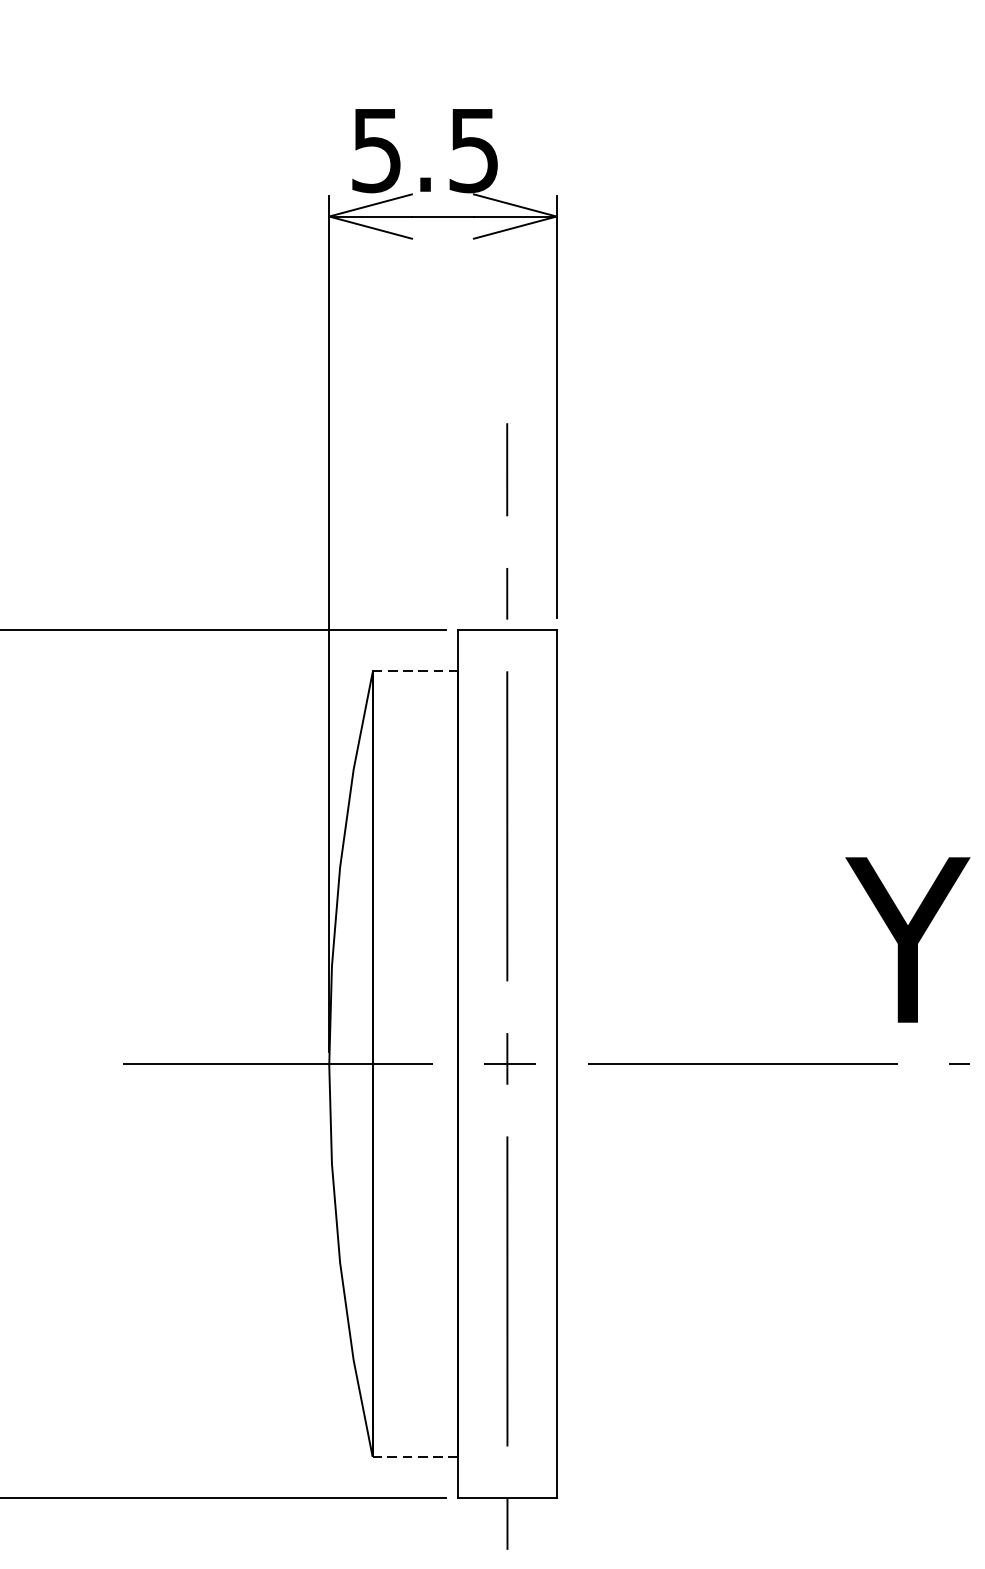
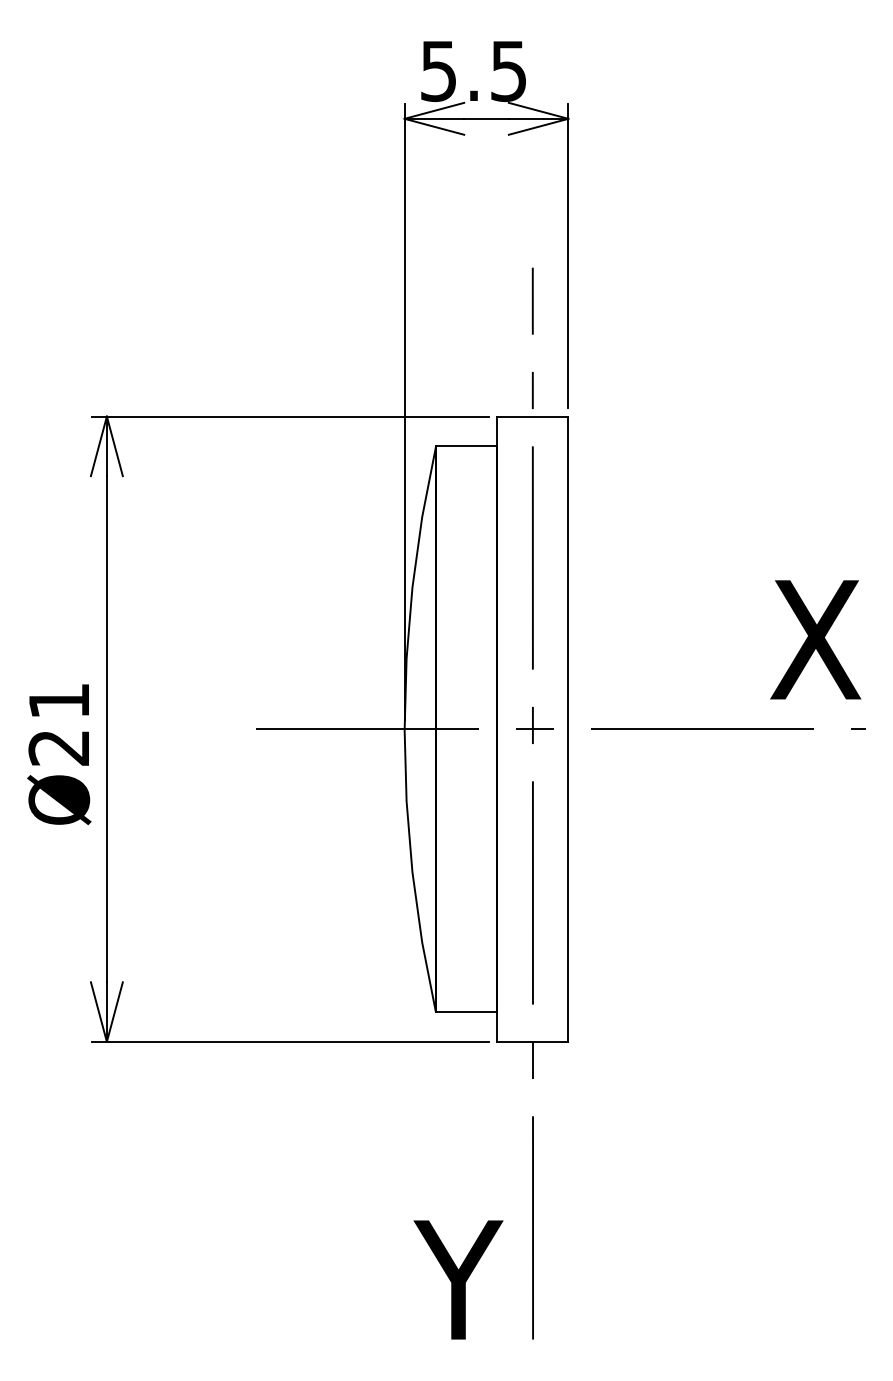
line: (415, 671) -> (466, 446), dashed -> solid
text: (903, 939) -> (818, 639), Y -> X
line: (415, 1457) -> (466, 1012), dashed -> solid

